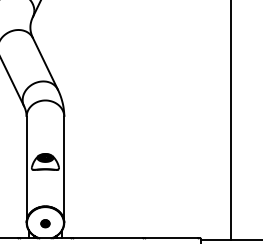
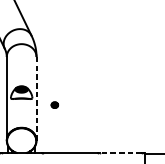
line: (64, 169) -> (36, 98), solid -> dashed
part: (45, 223) -> (54, 104), moved
line: (170, 238) -> (120, 153), solid -> dashed

